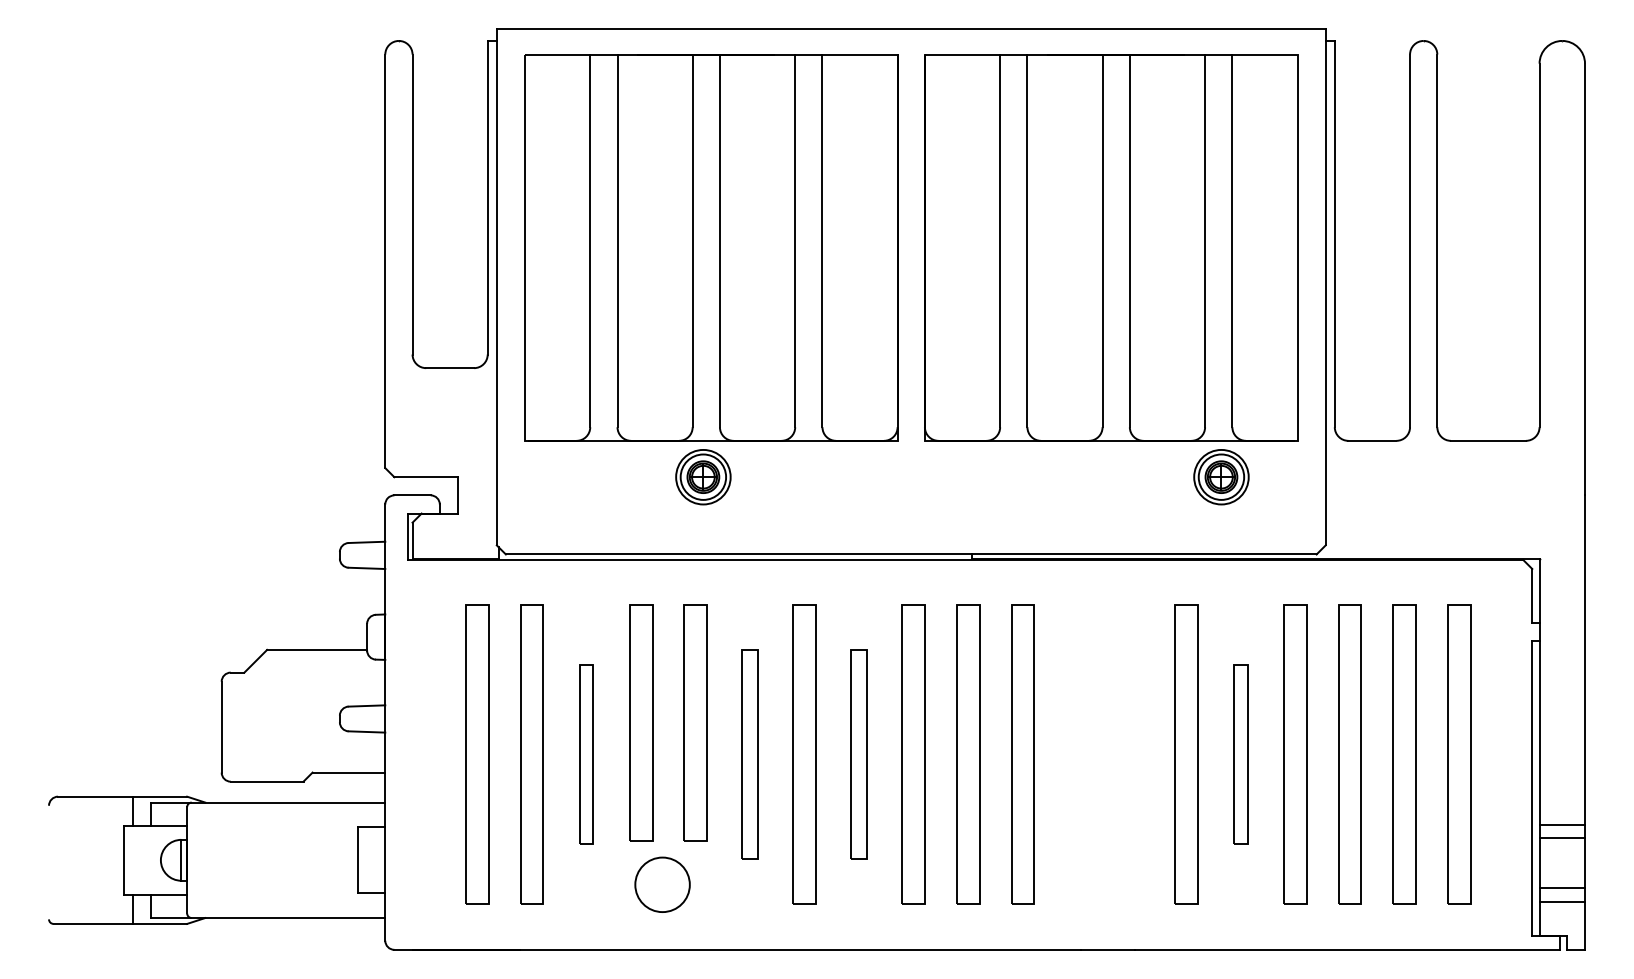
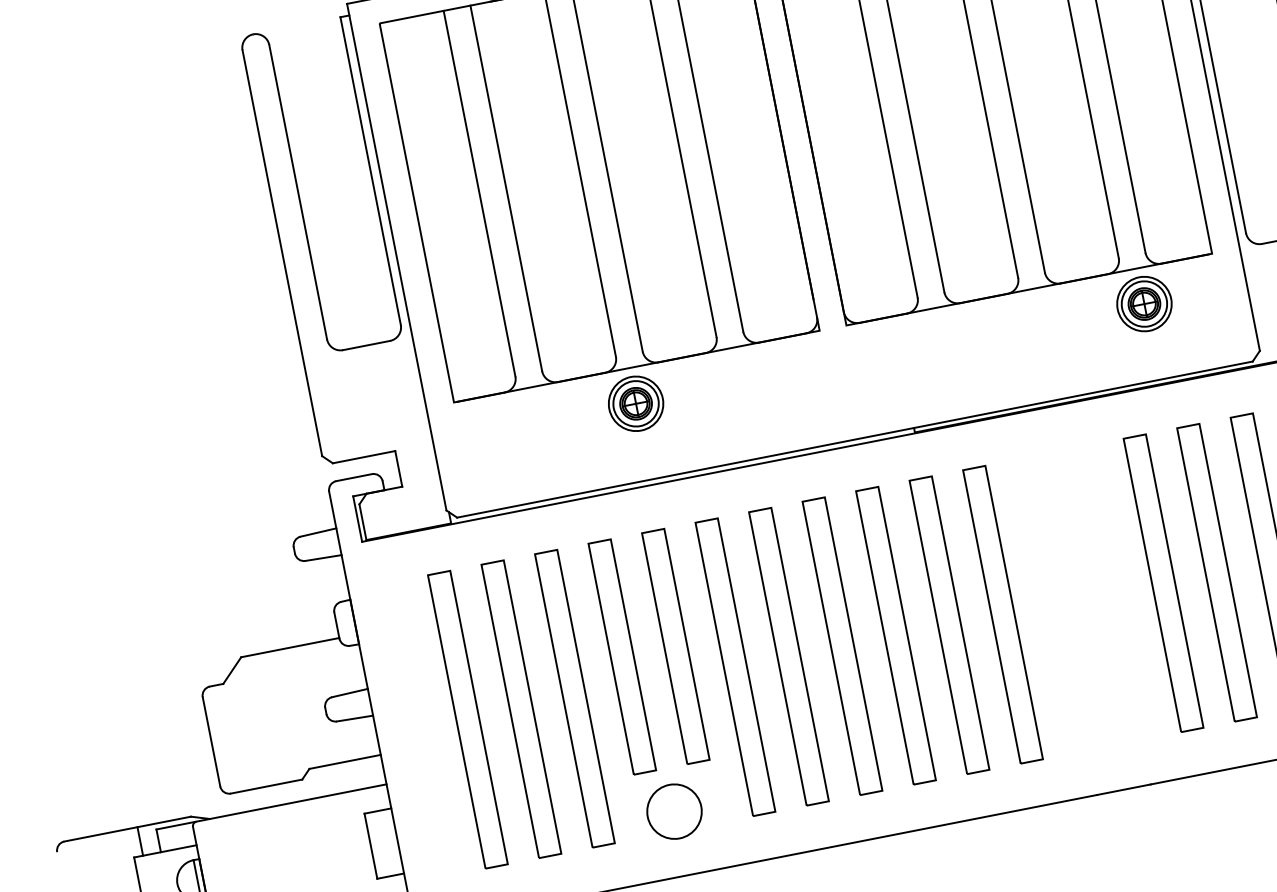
part: (586, 754) -> (574, 698), size x1.67
part: (750, 754) -> (735, 666), size x1.43
part: (859, 754) -> (842, 645), size x1.43
part: (1240, 754) -> (1216, 572), size x1.67

